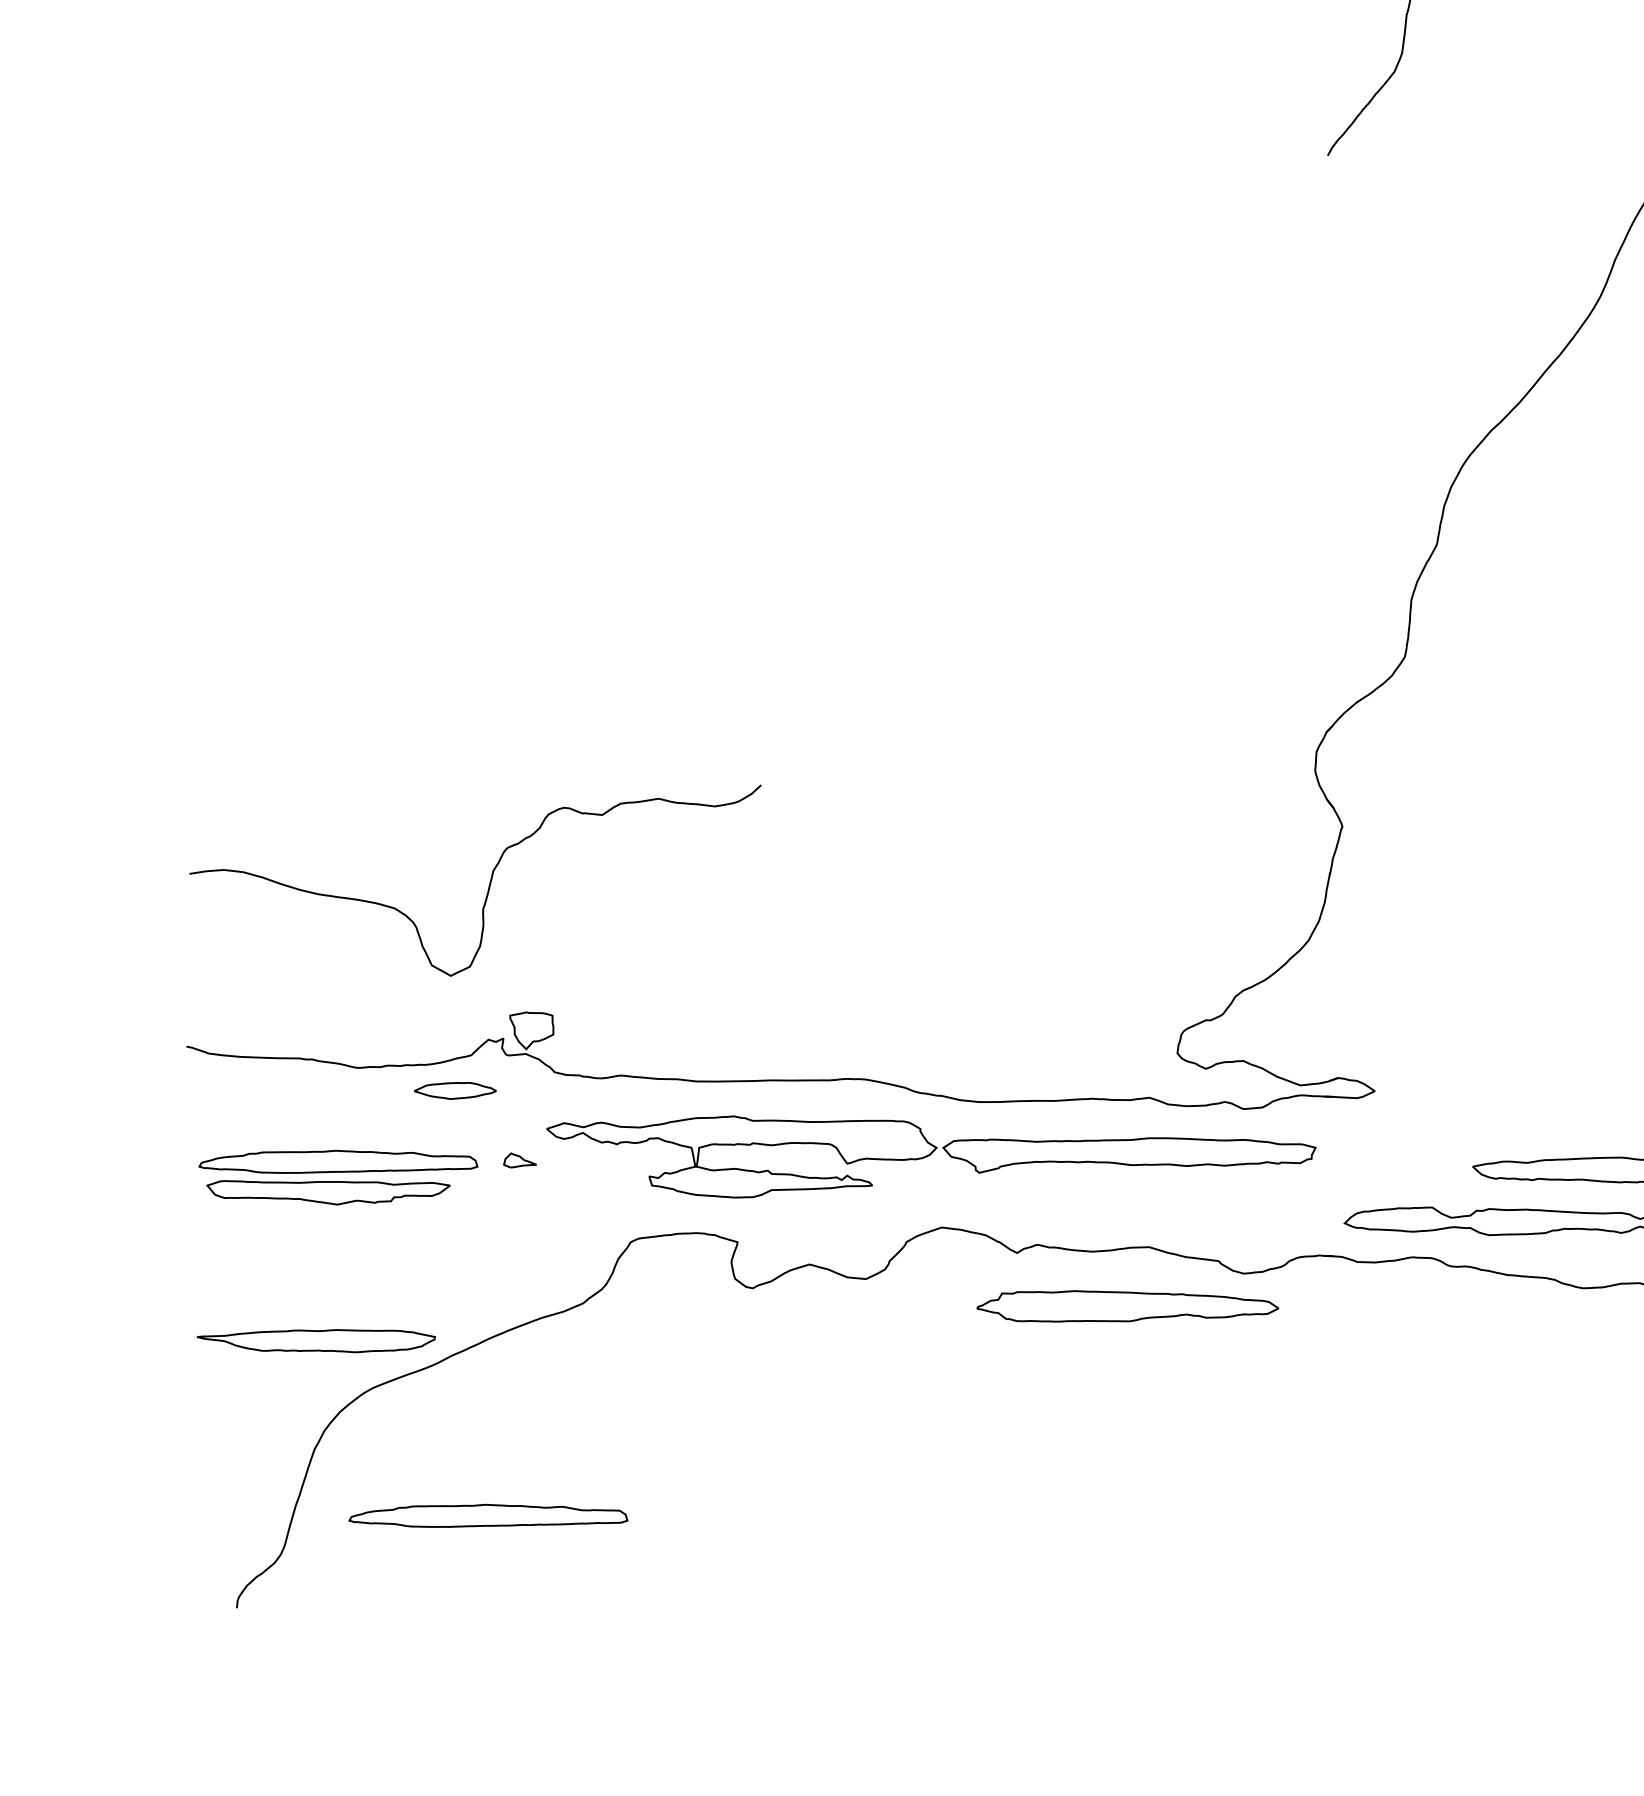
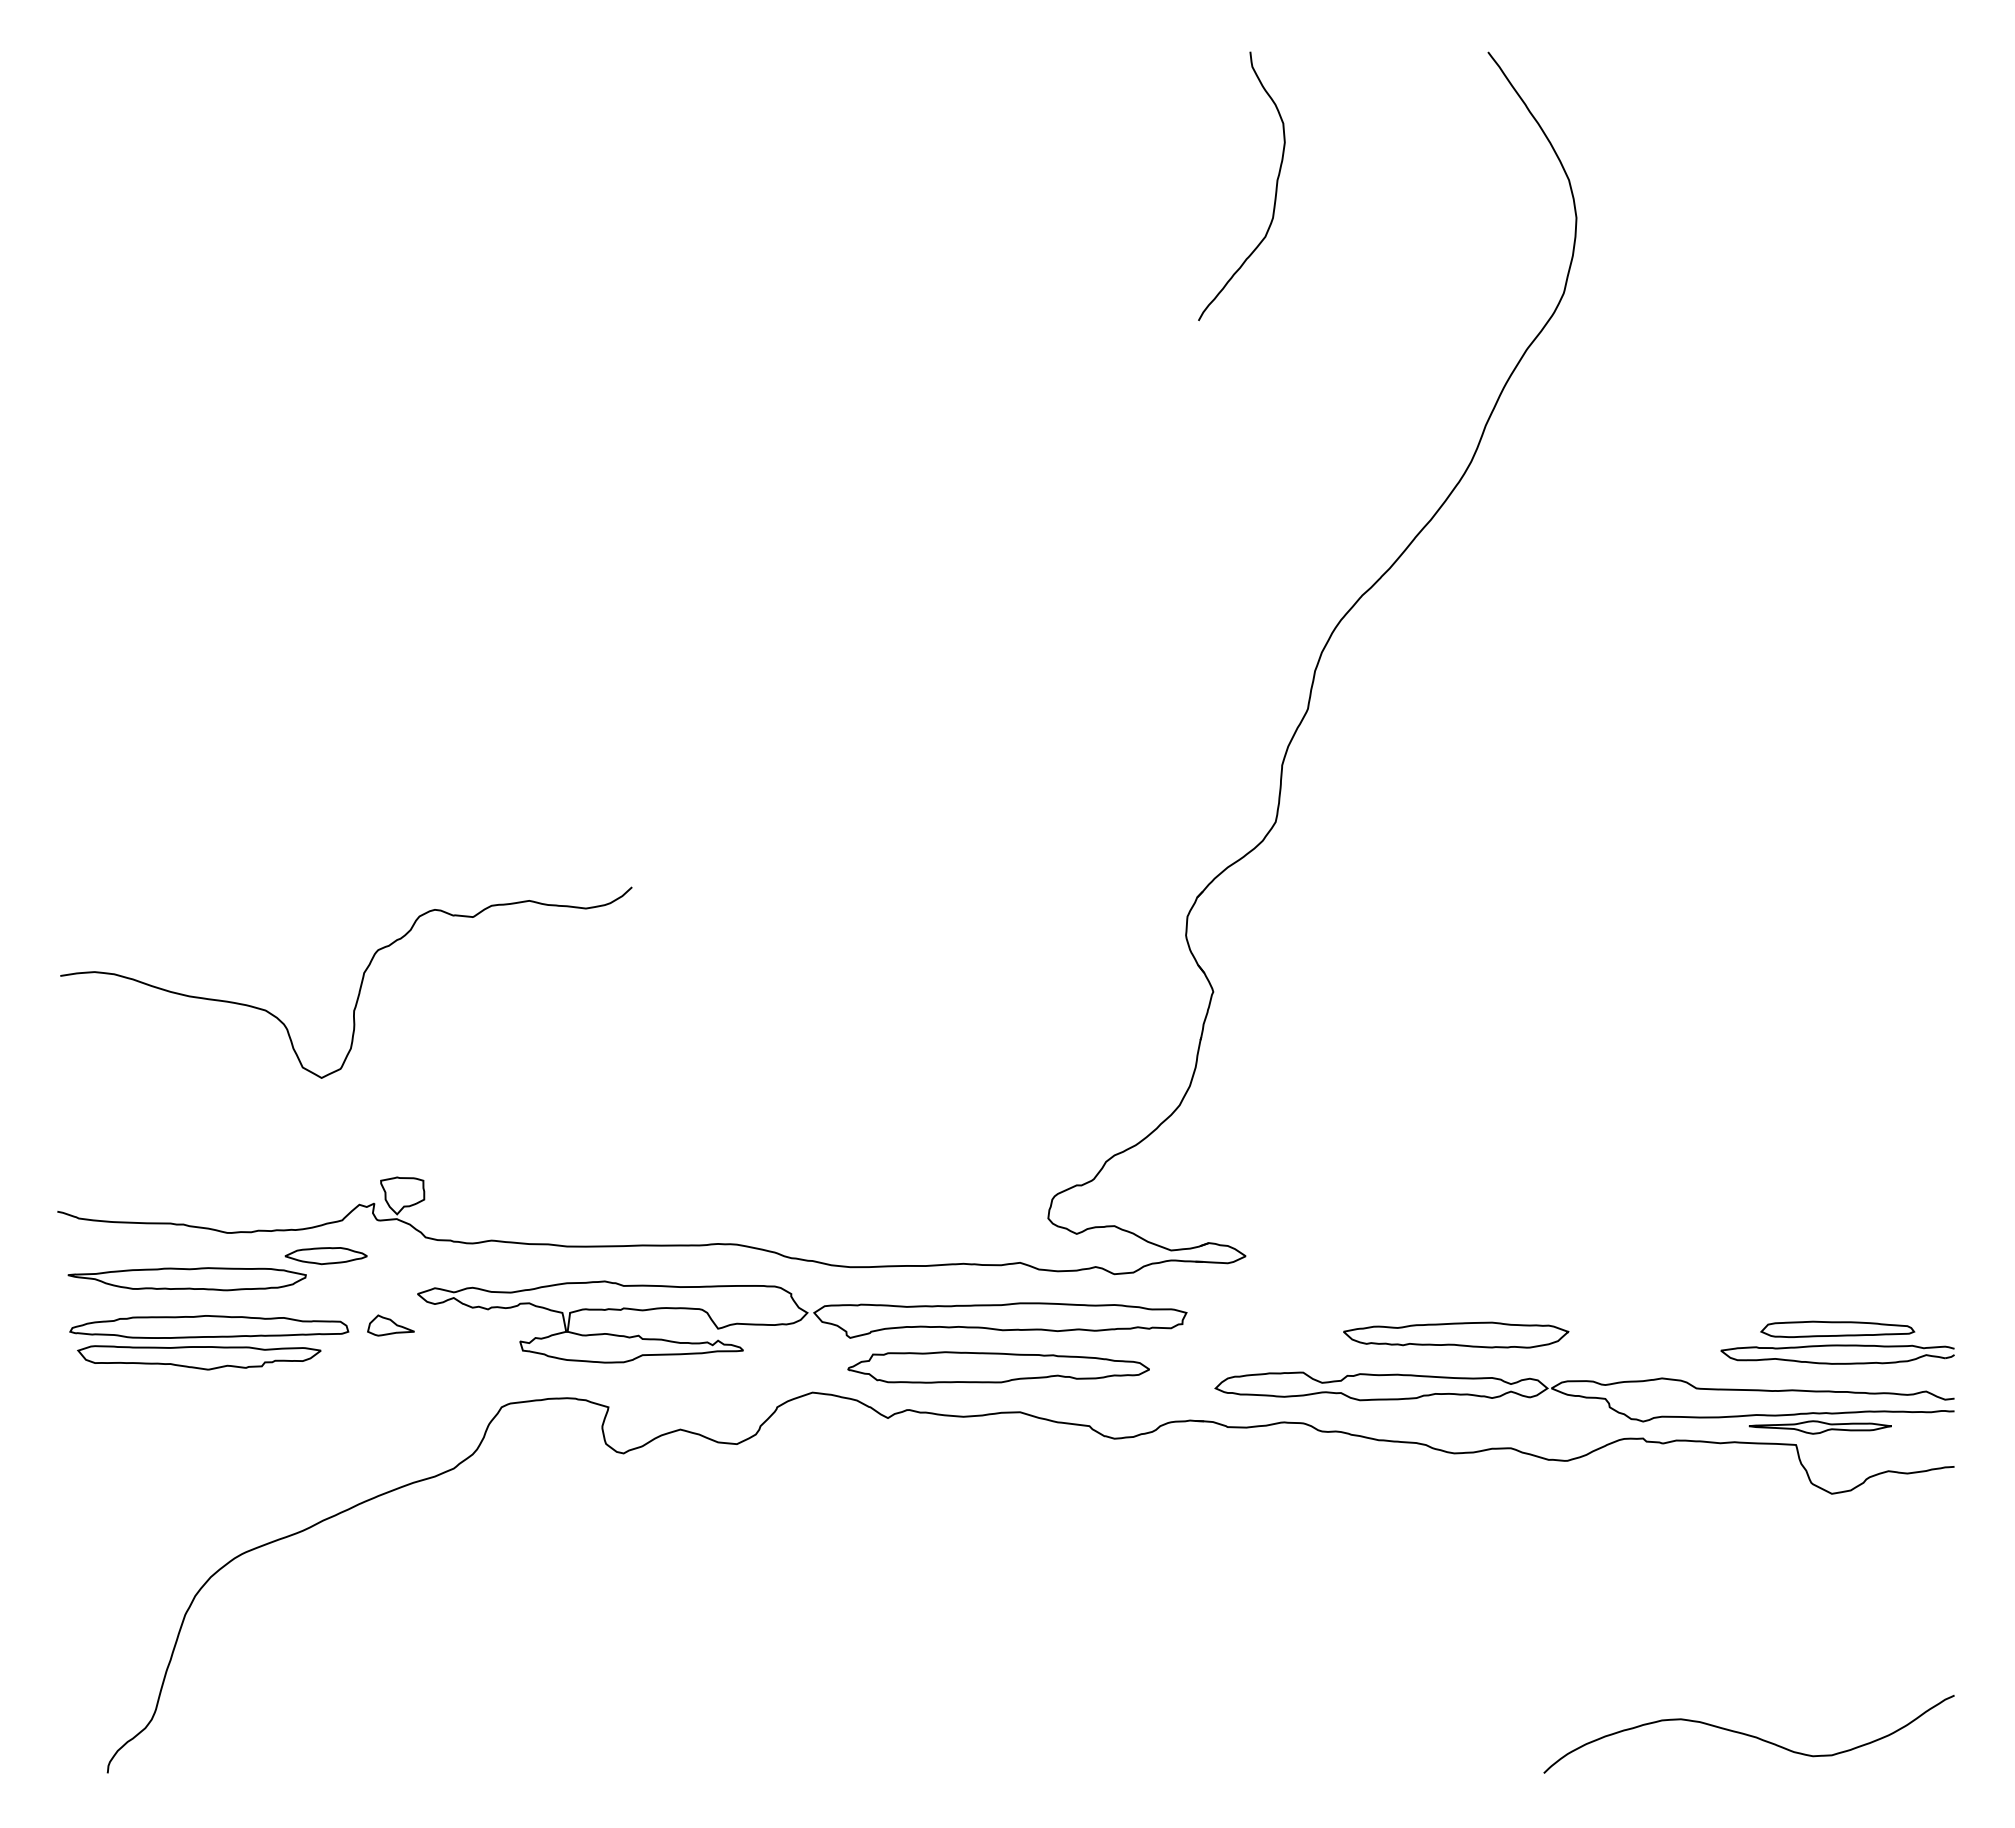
curve: (488, 885) -> (359, 987), moved
part: (519, 1160) -> (390, 1325), size x1.43
part: (1127, 1306) -> (998, 1367), moved
part: (315, 1341) -> (186, 1279), moved
part: (488, 1515) -> (359, 1680), removed

